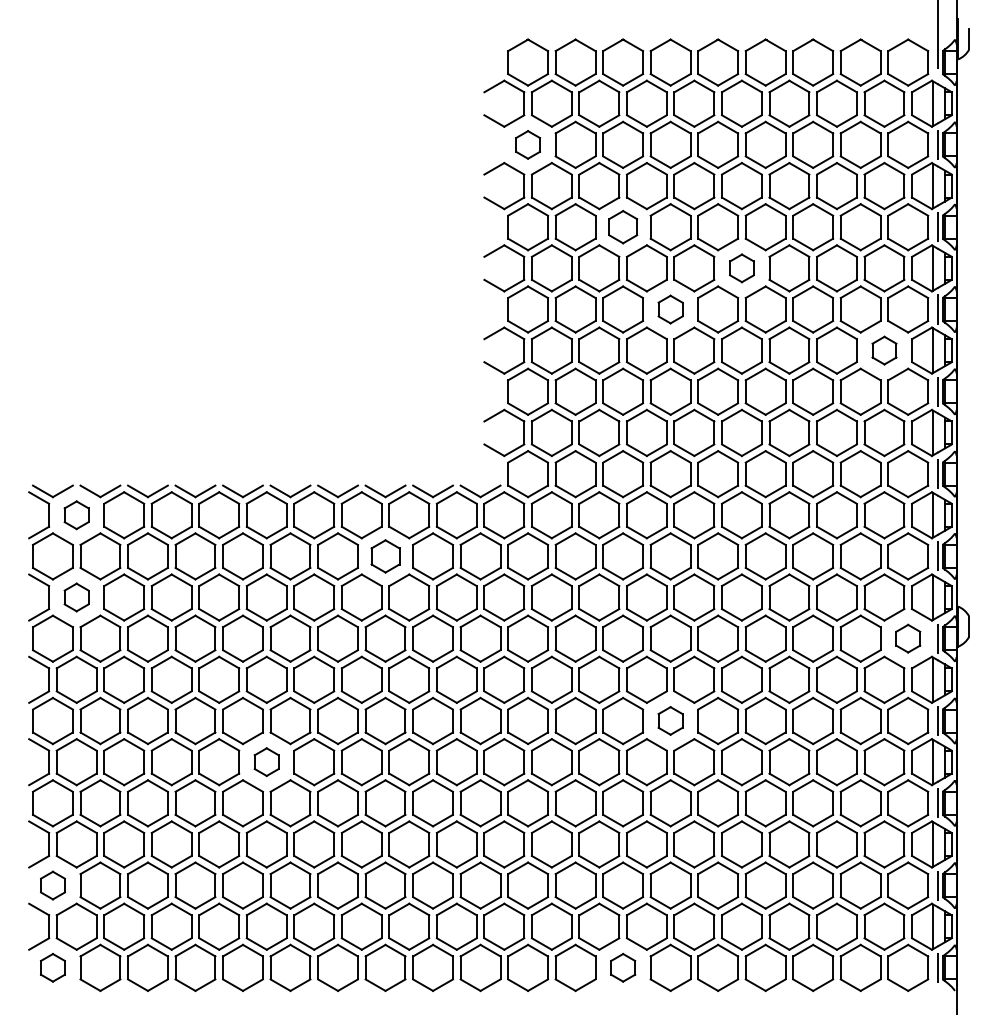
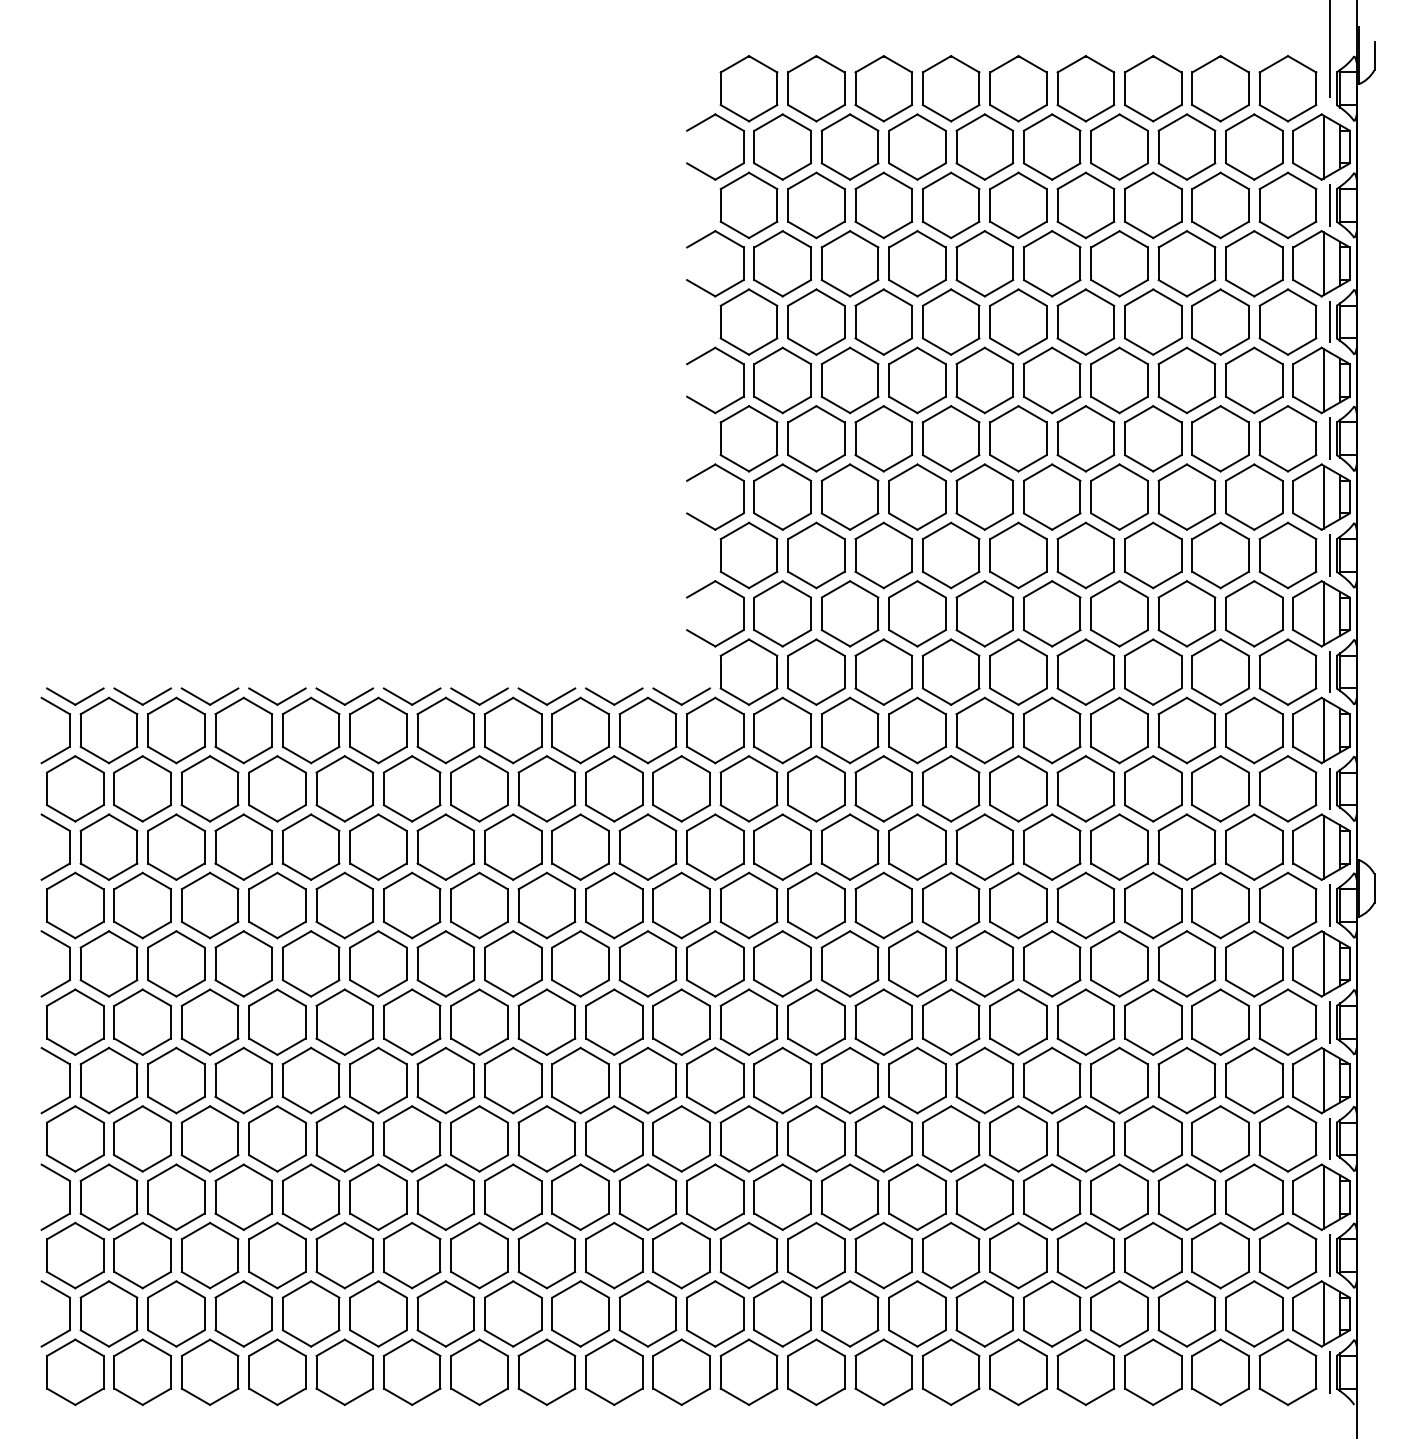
part: (527, 144) -> (748, 205), size x1.67
part: (622, 226) -> (883, 321), size x1.43
part: (742, 268) -> (1052, 380), size x1.67
part: (670, 309) -> (950, 438), size x1.67
part: (884, 350) -> (1254, 496), size x1.67
part: (76, 515) -> (108, 730), size x1.67
part: (385, 556) -> (546, 788), size x1.43
part: (76, 597) -> (108, 846), size x1.67
part: (907, 638) -> (1287, 905), size x1.67
part: (670, 720) -> (950, 1021), size x1.67
part: (266, 762) -> (378, 1080), size x1.67
part: (53, 885) -> (75, 1255), size x1.67
part: (53, 967) -> (75, 1371), size x1.67
part: (622, 967) -> (883, 1371), size x1.67

